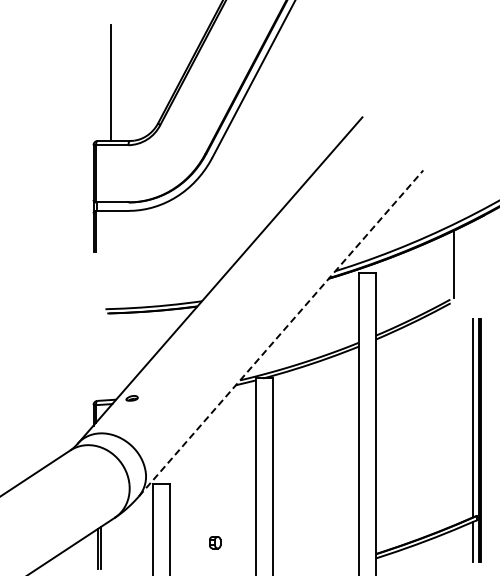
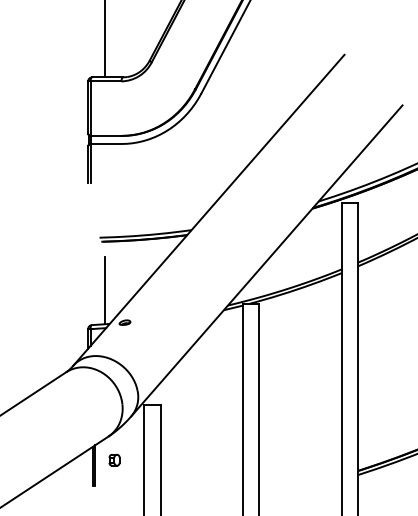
line: (281, 333) -> (267, 260), dashed -> solid
line: (111, 364) -> (105, 290), added
part: (215, 542) -> (114, 460), moved

